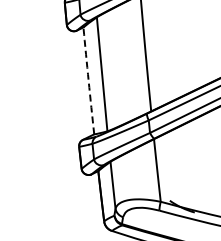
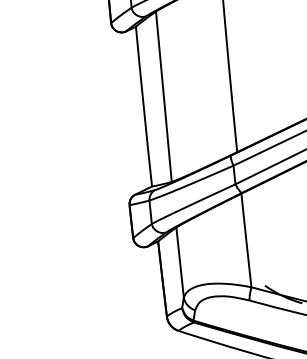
arc: (88, 80) -> (143, 105), dashed -> solid

